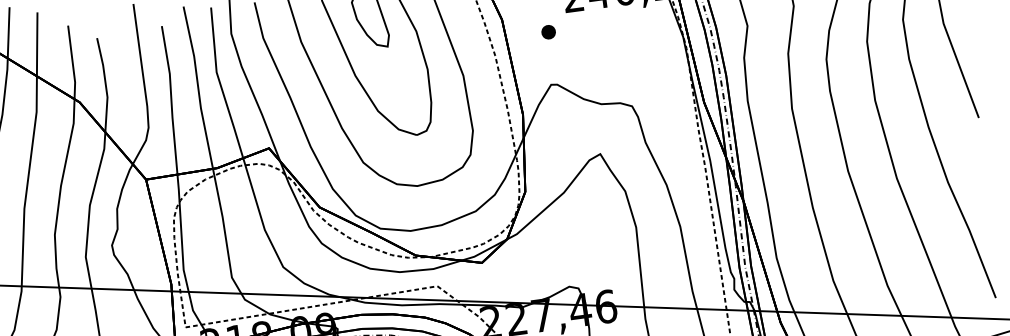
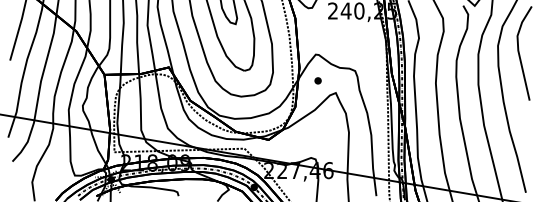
part: (547, 31) -> (317, 80), moved

